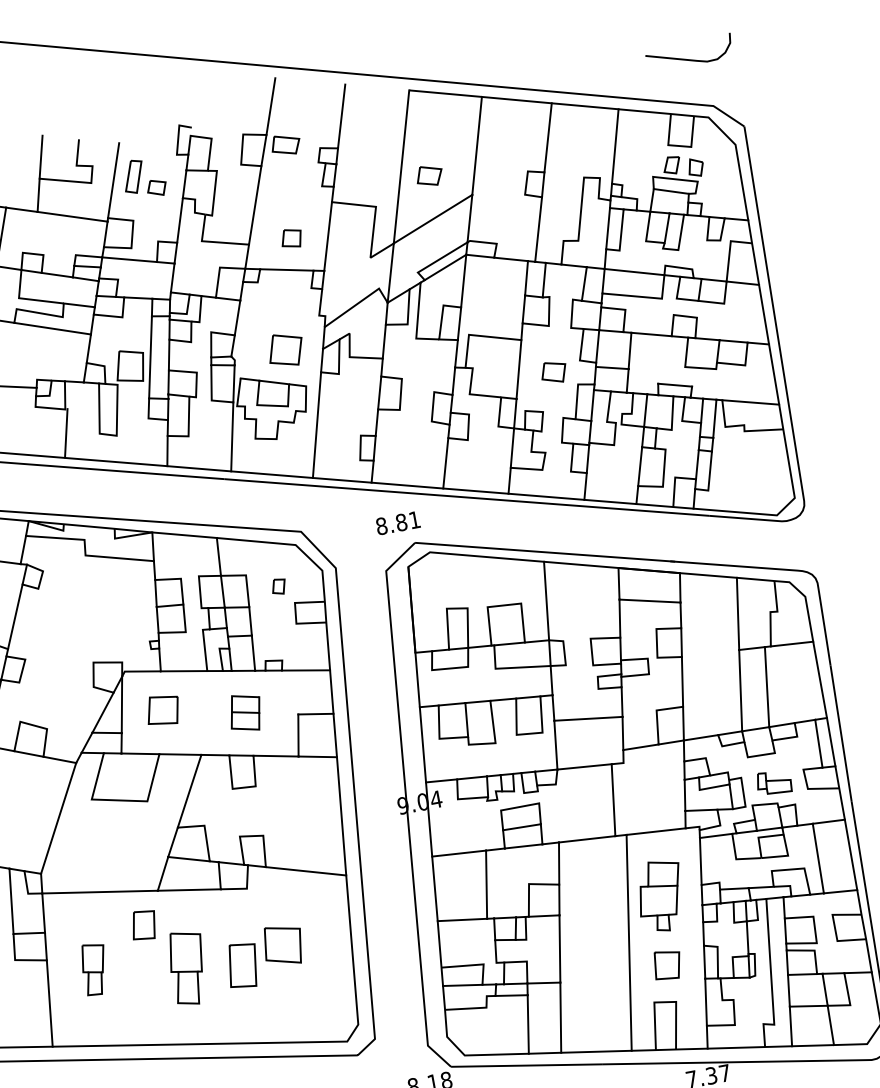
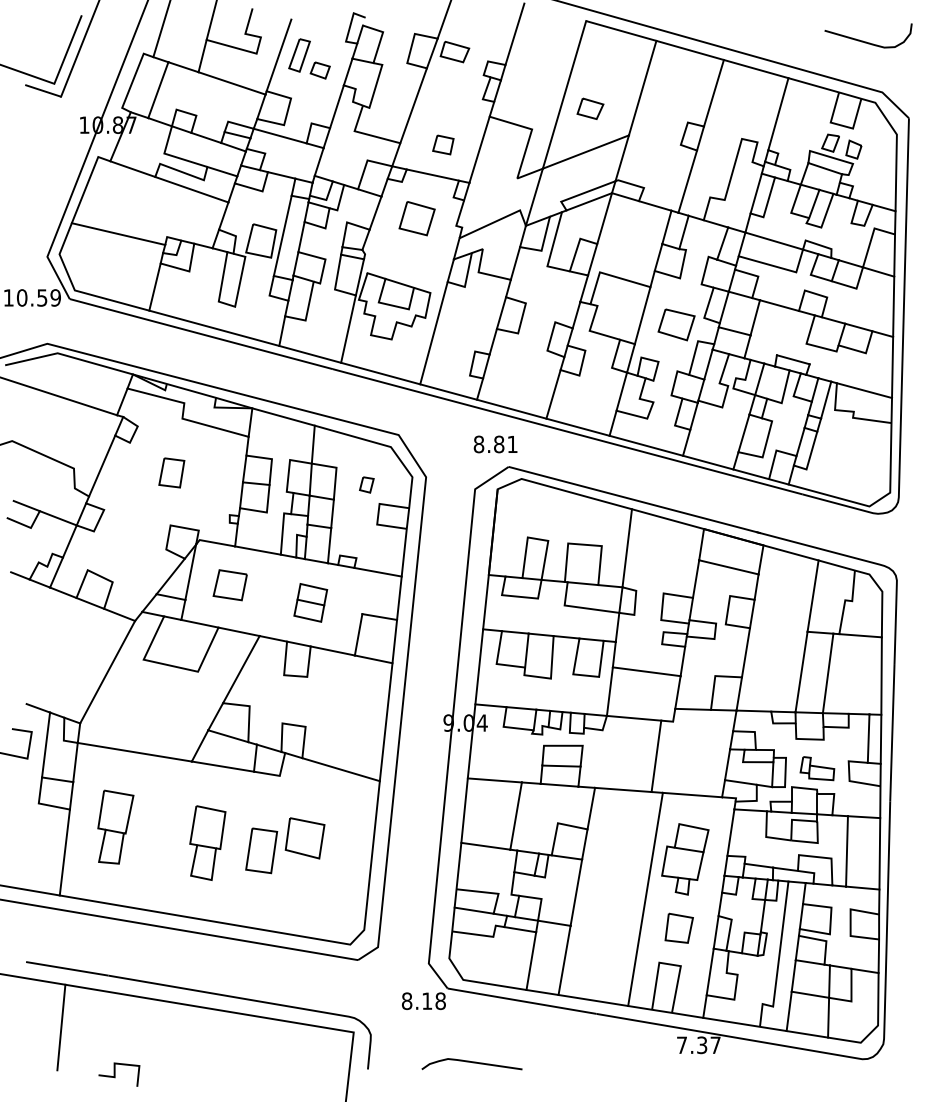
part: (285, 350) -> (416, 218), moved
part: (553, 372) -> (676, 324), size x1.43
line: (65, 432) -> (154, 286), moved
part: (143, 924) -> (171, 472), moved
part: (94, 968) -> (115, 826), size x1.43

